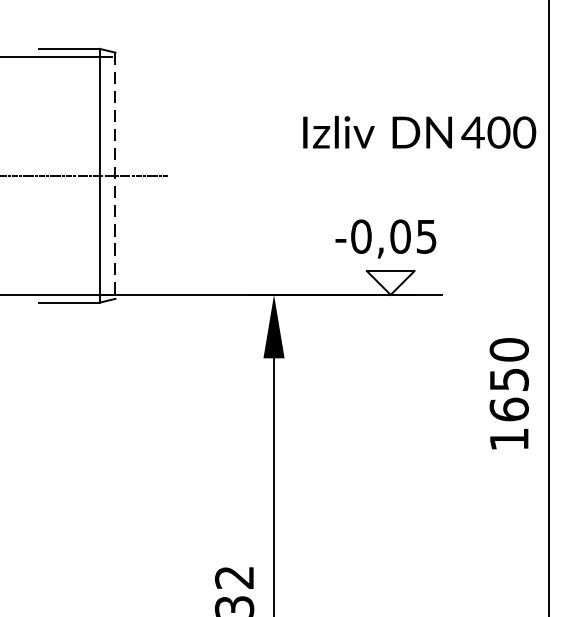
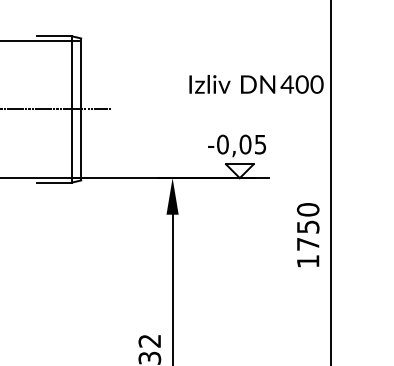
line: (116, 175) -> (81, 109), dashed -> solid
text: (508, 408) -> (307, 243), 1650 -> 1750

